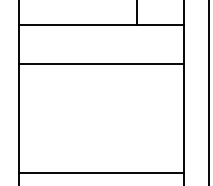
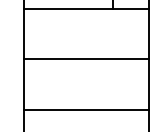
line: (101, 63) -> (86, 59), moved
line: (101, 173) -> (86, 110), moved

